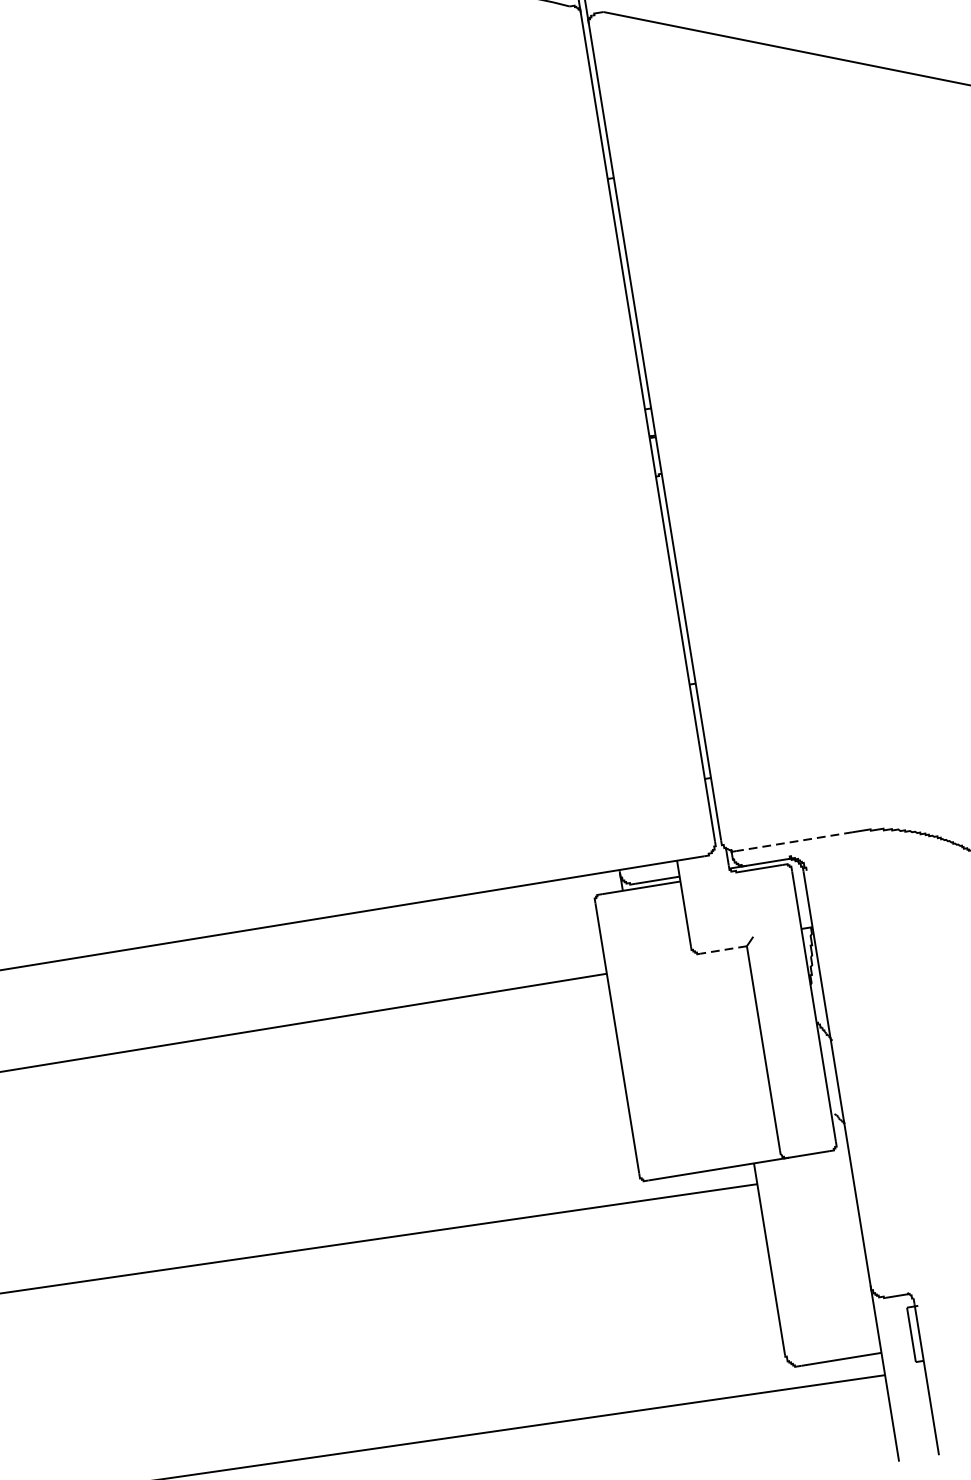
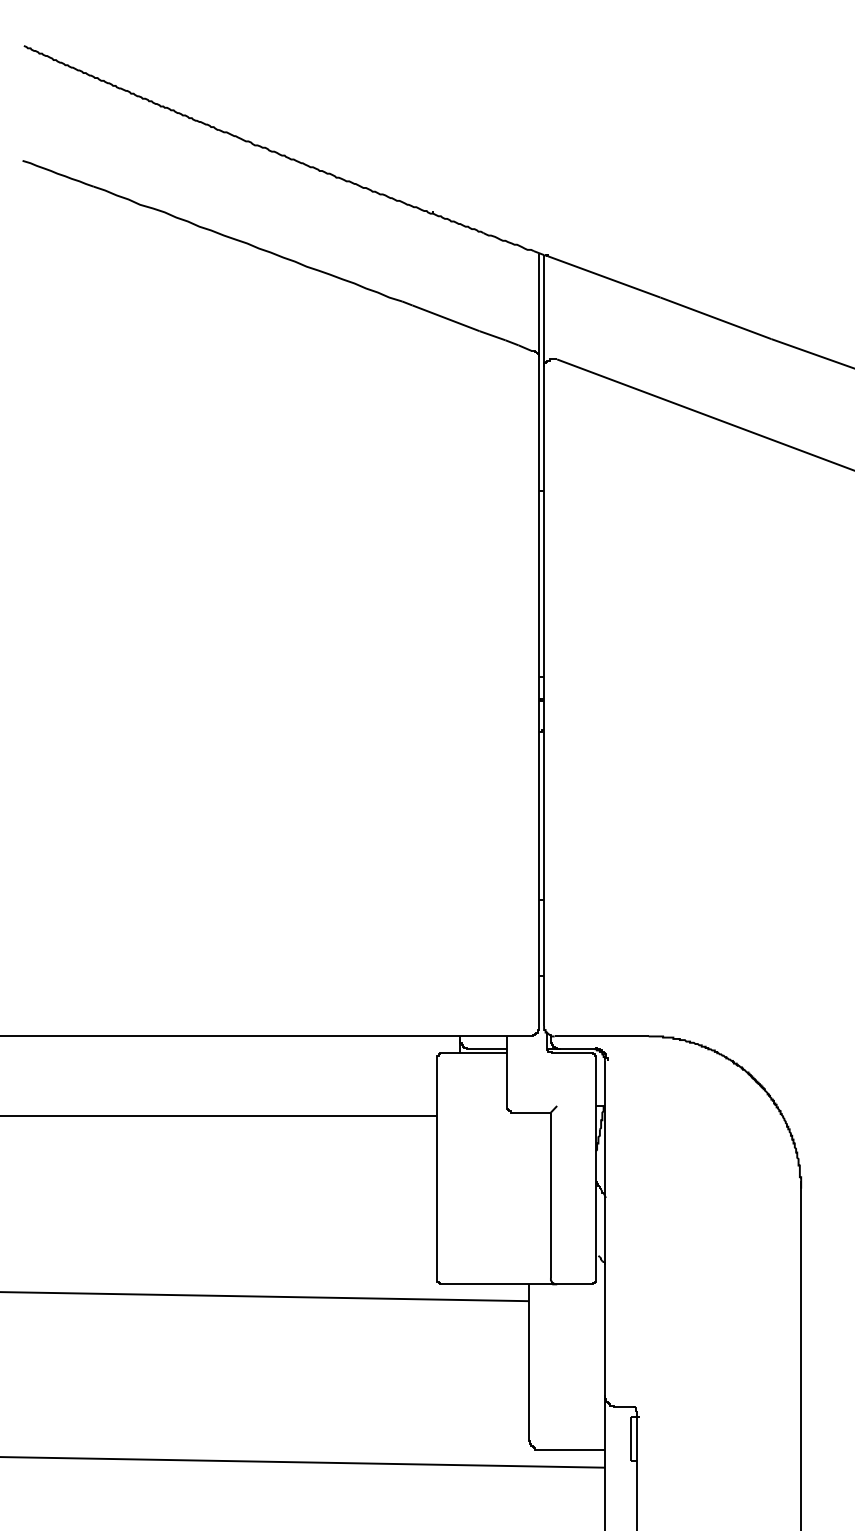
line: (794, 841) -> (601, 1036), dashed -> solid
line: (724, 949) -> (532, 1112), dashed -> solid

